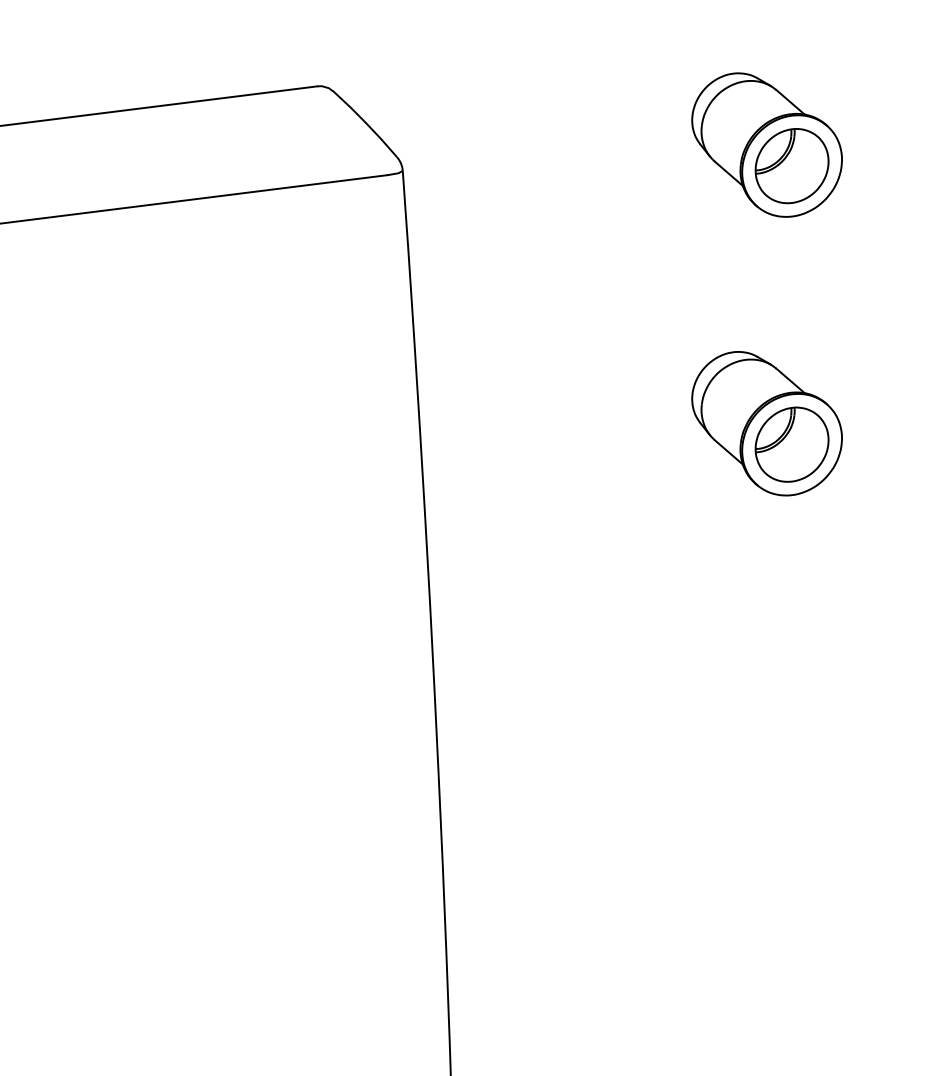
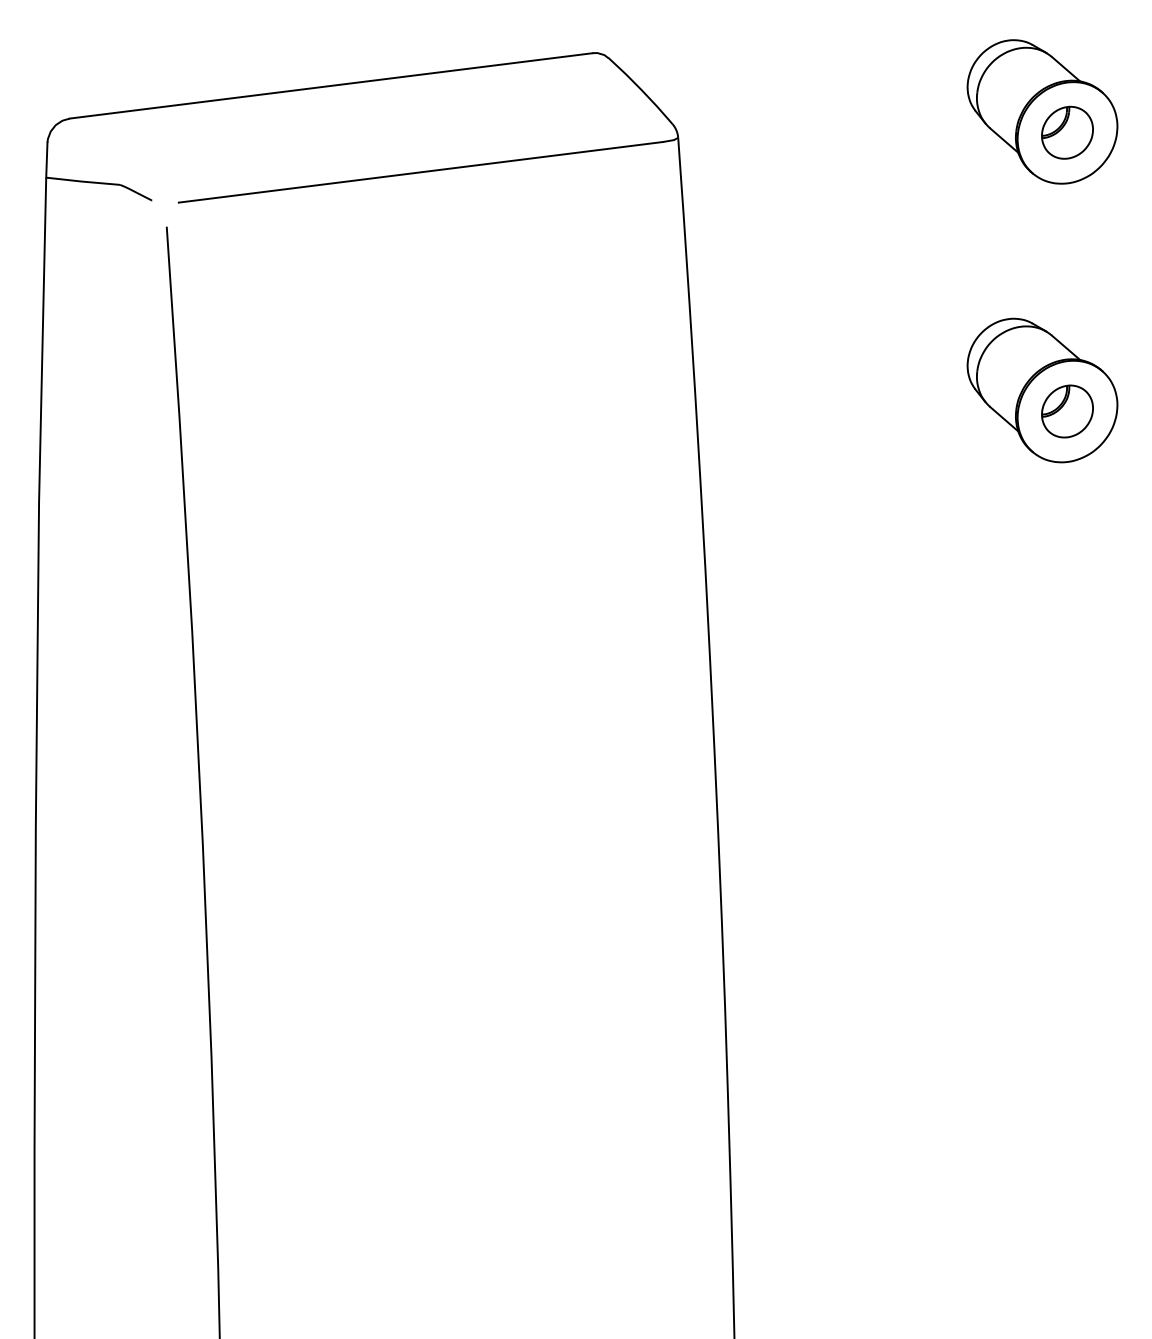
part: (792, 165) -> (1067, 132), size x0.7
part: (792, 444) -> (1067, 411), size x0.7

